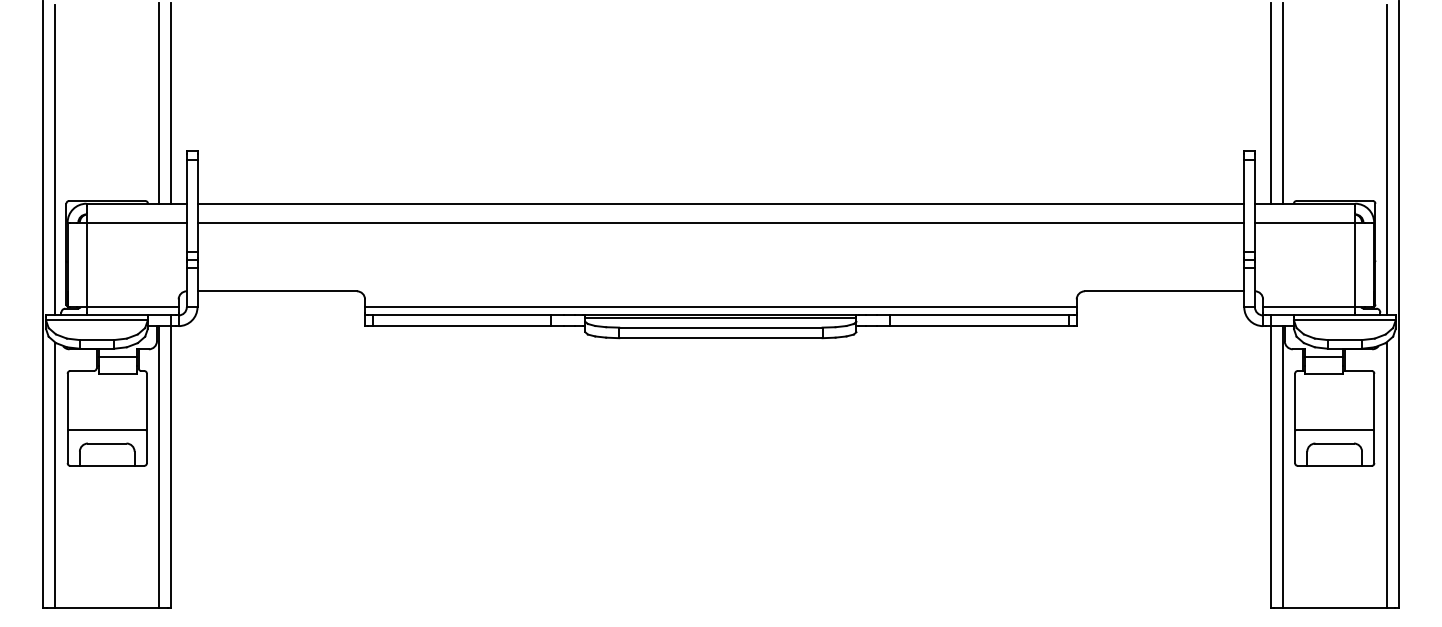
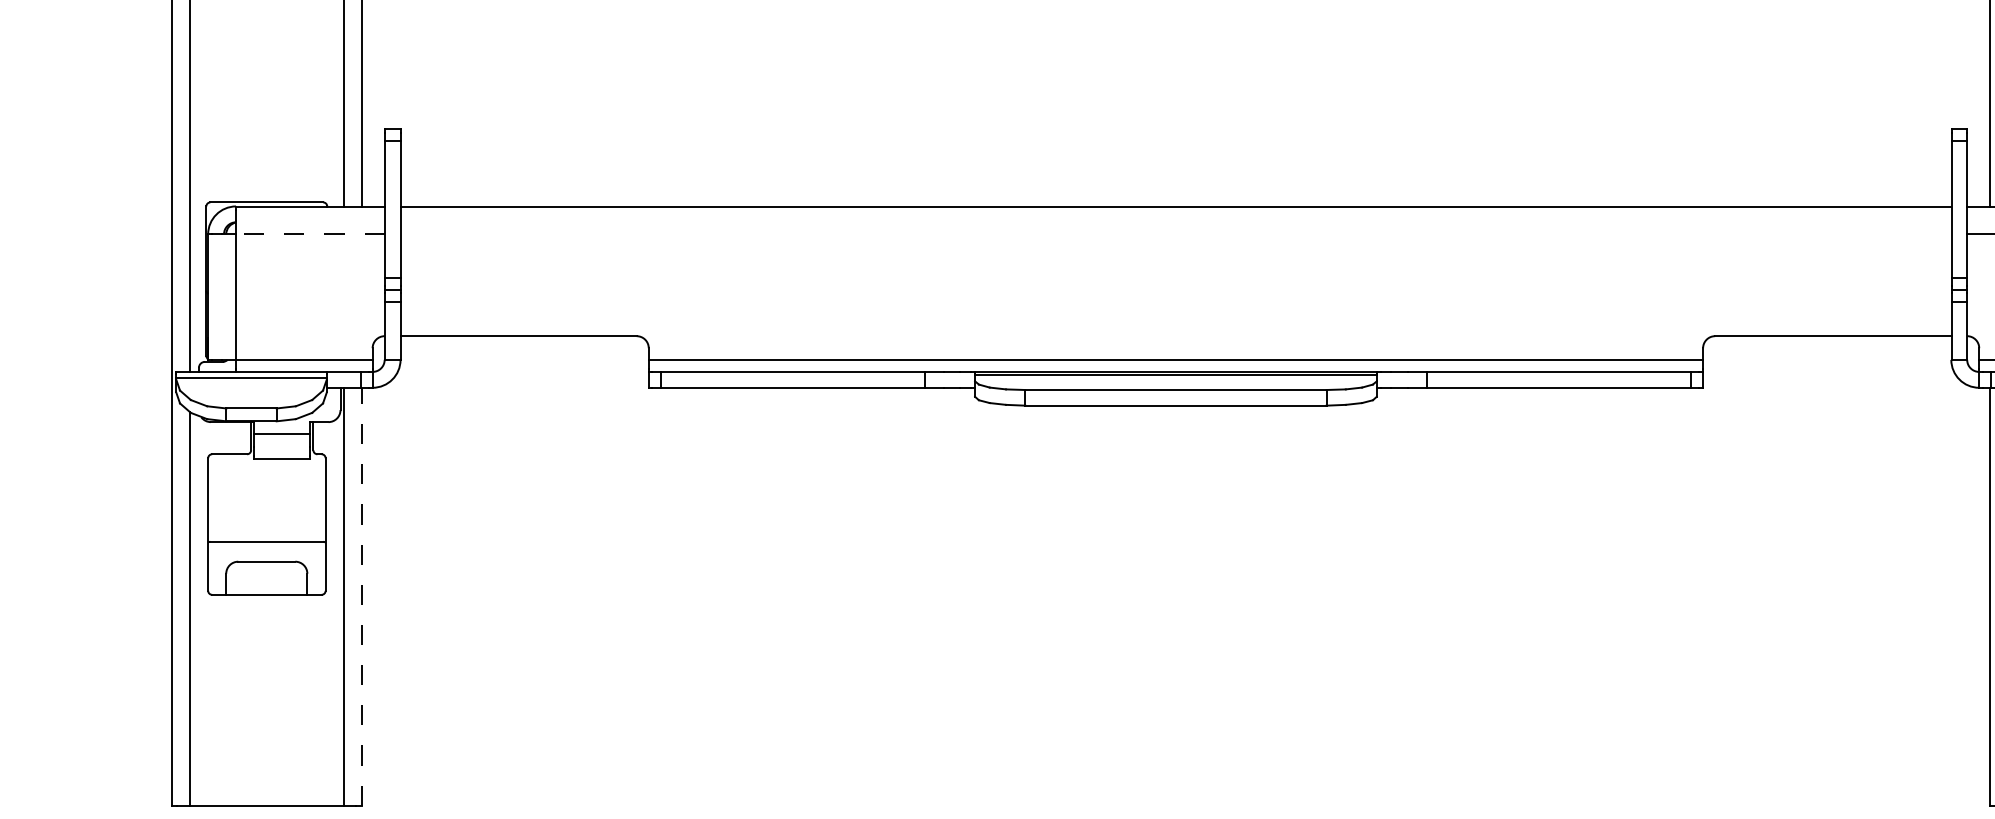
line: (136, 222) -> (310, 234), solid -> dashed
line: (720, 222) -> (1175, 234), removed
line: (171, 466) -> (362, 595), solid -> dashed

